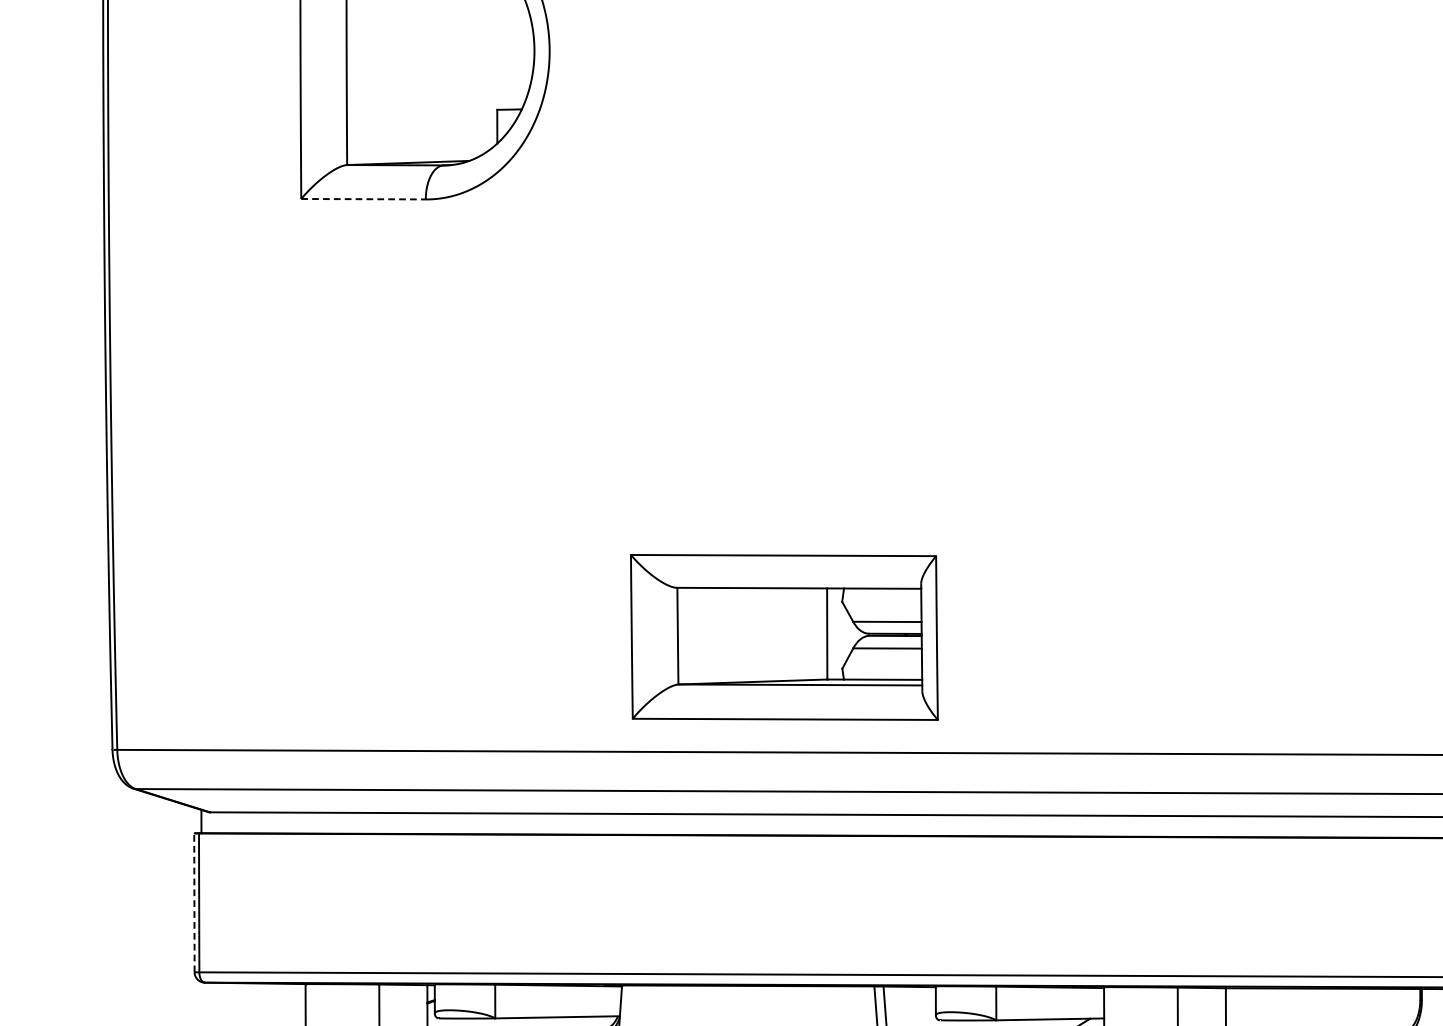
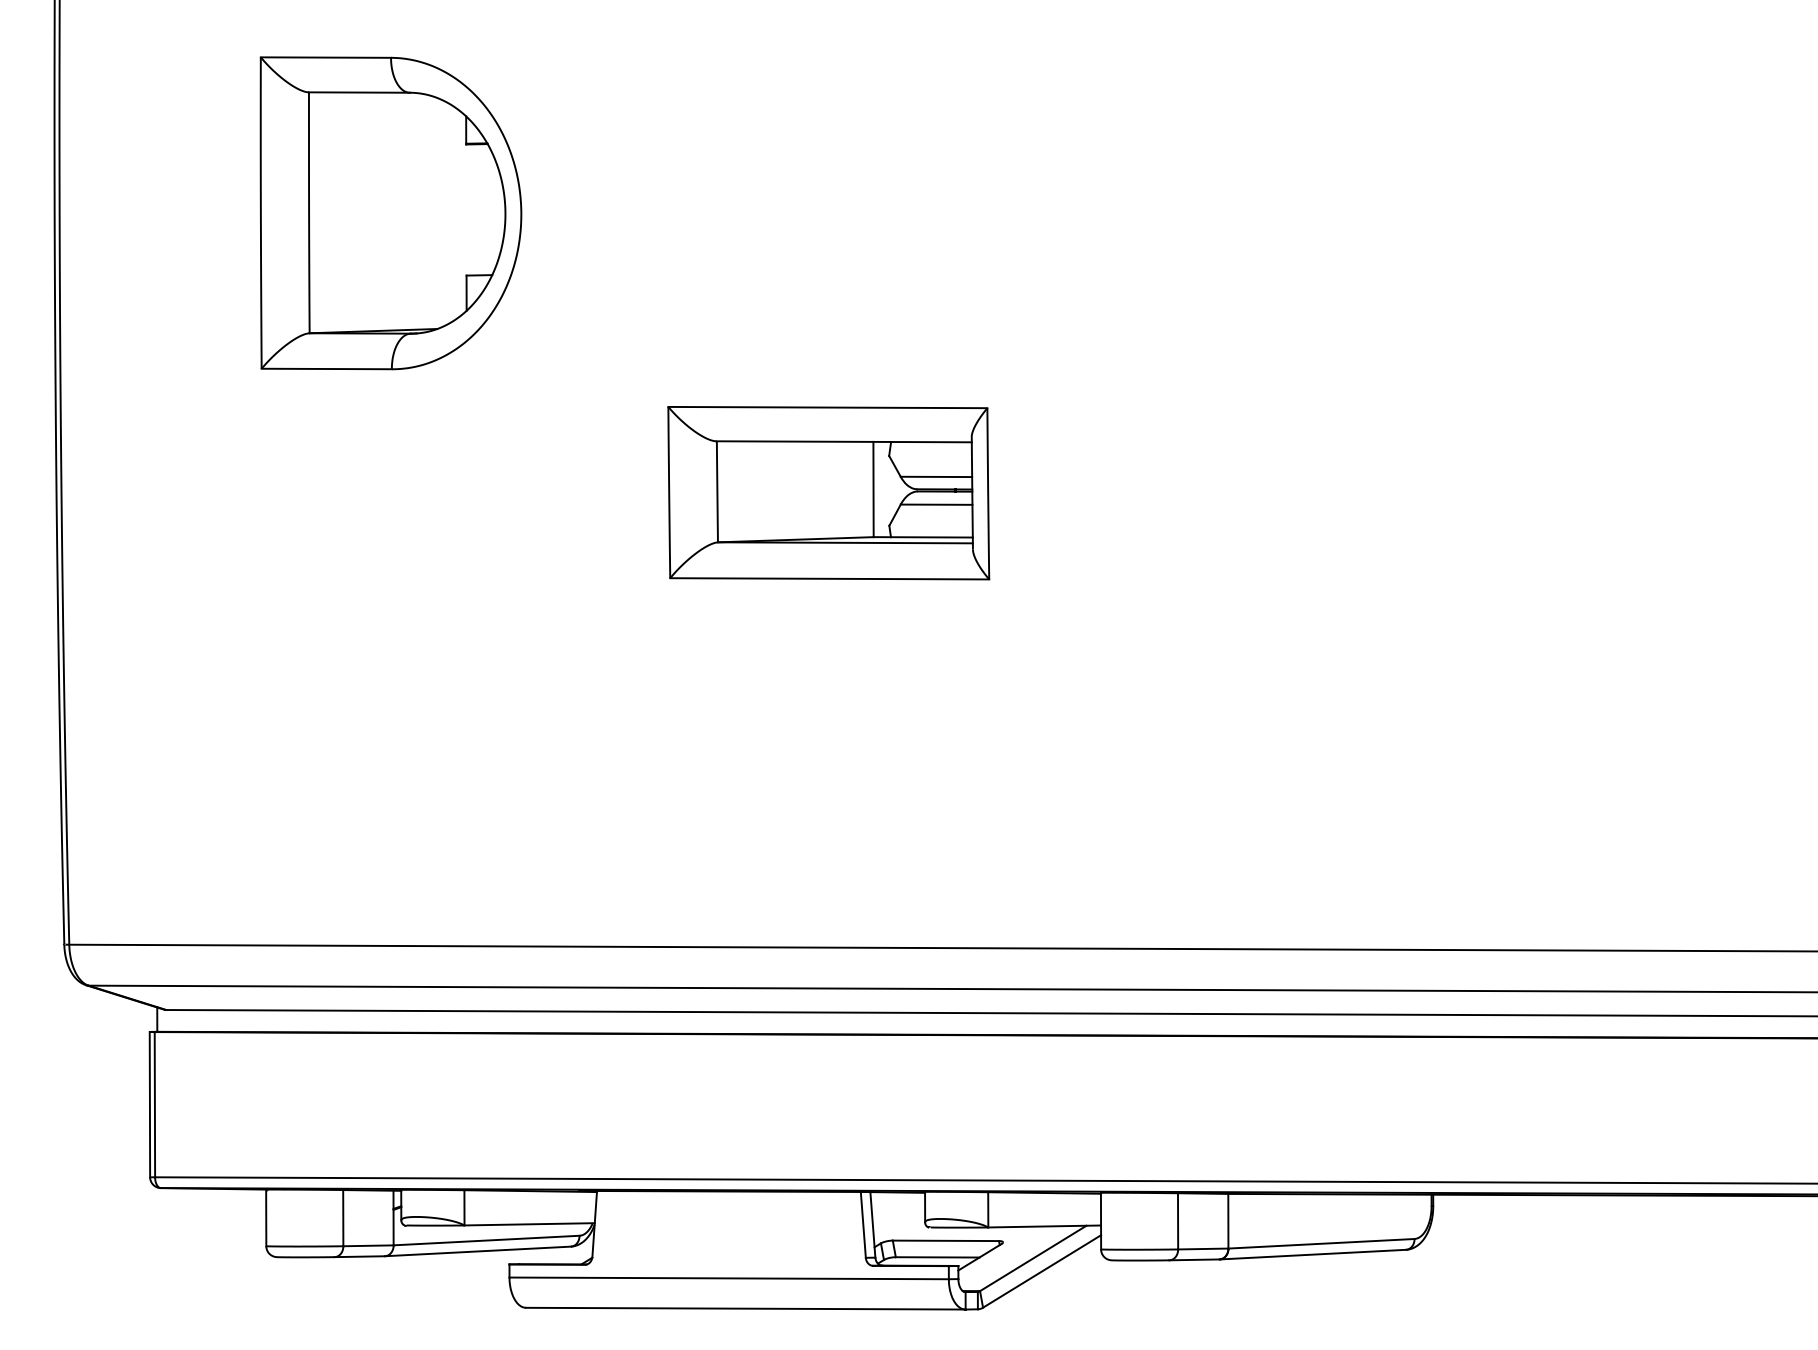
line: (364, 199) -> (327, 369), dashed -> solid
part: (784, 637) -> (828, 493), moved
line: (193, 902) -> (149, 1104), dashed -> solid

